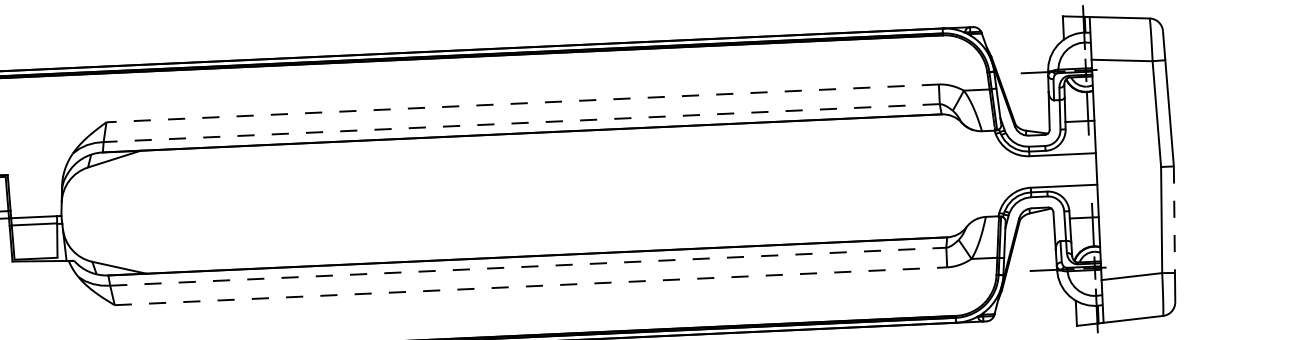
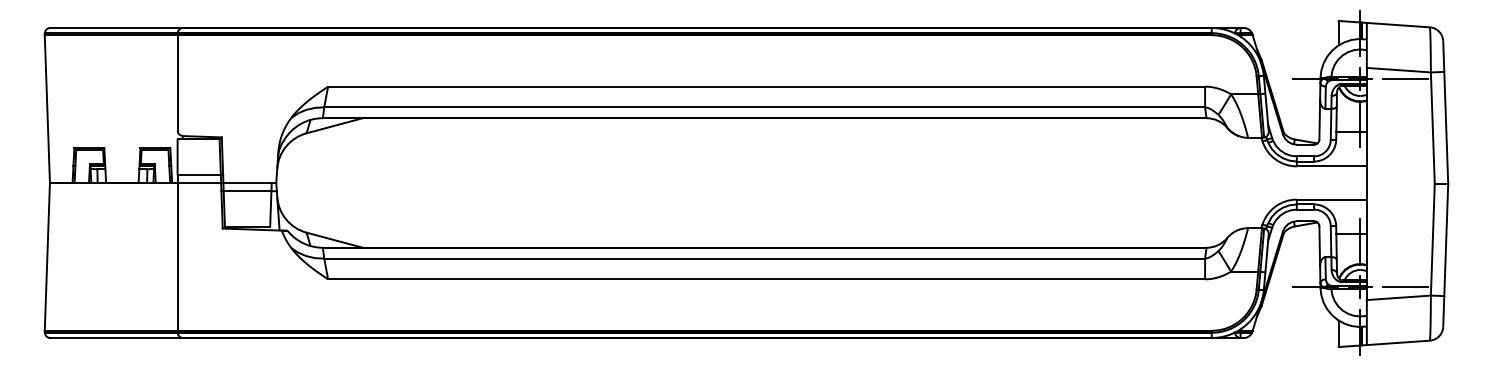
line: (1128, 68) -> (1405, 78), added
line: (522, 103) -> (766, 86), dashed -> solid
line: (521, 123) -> (764, 107), dashed -> solid
line: (1174, 220) -> (1446, 240), dashed -> solid
line: (529, 266) -> (765, 258), dashed -> solid
line: (1137, 266) -> (1405, 287), added
line: (531, 286) -> (767, 279), dashed -> solid

